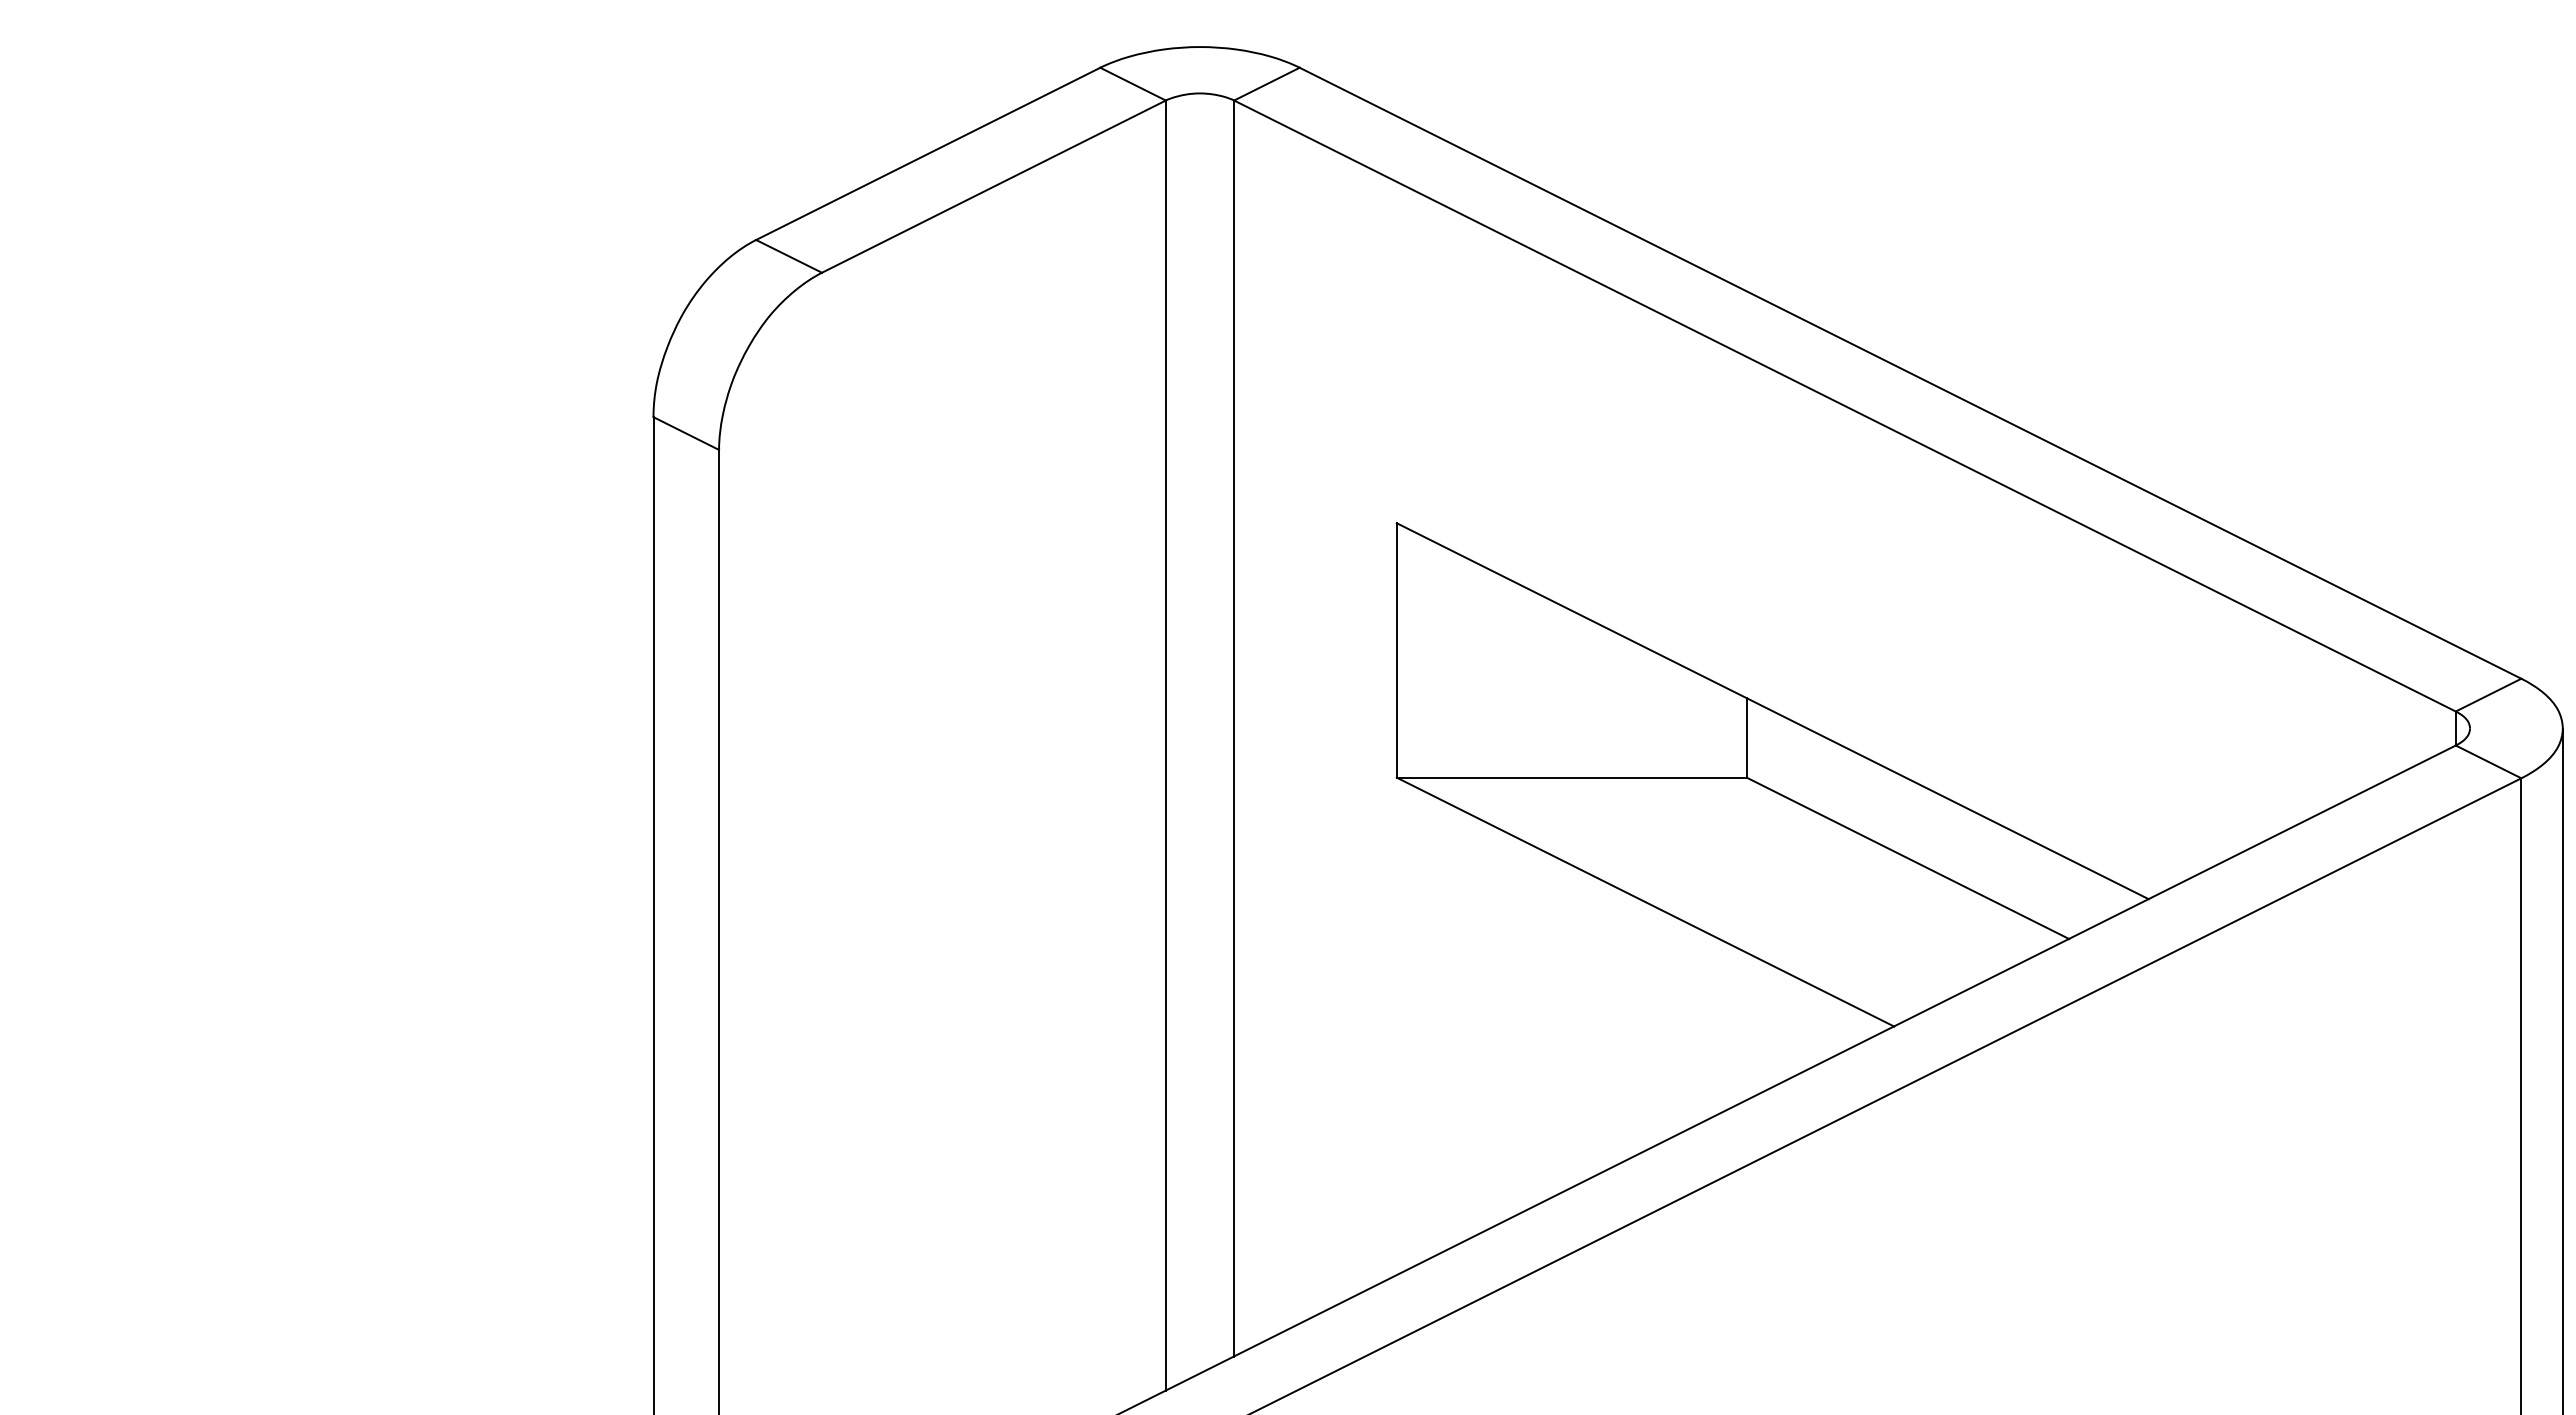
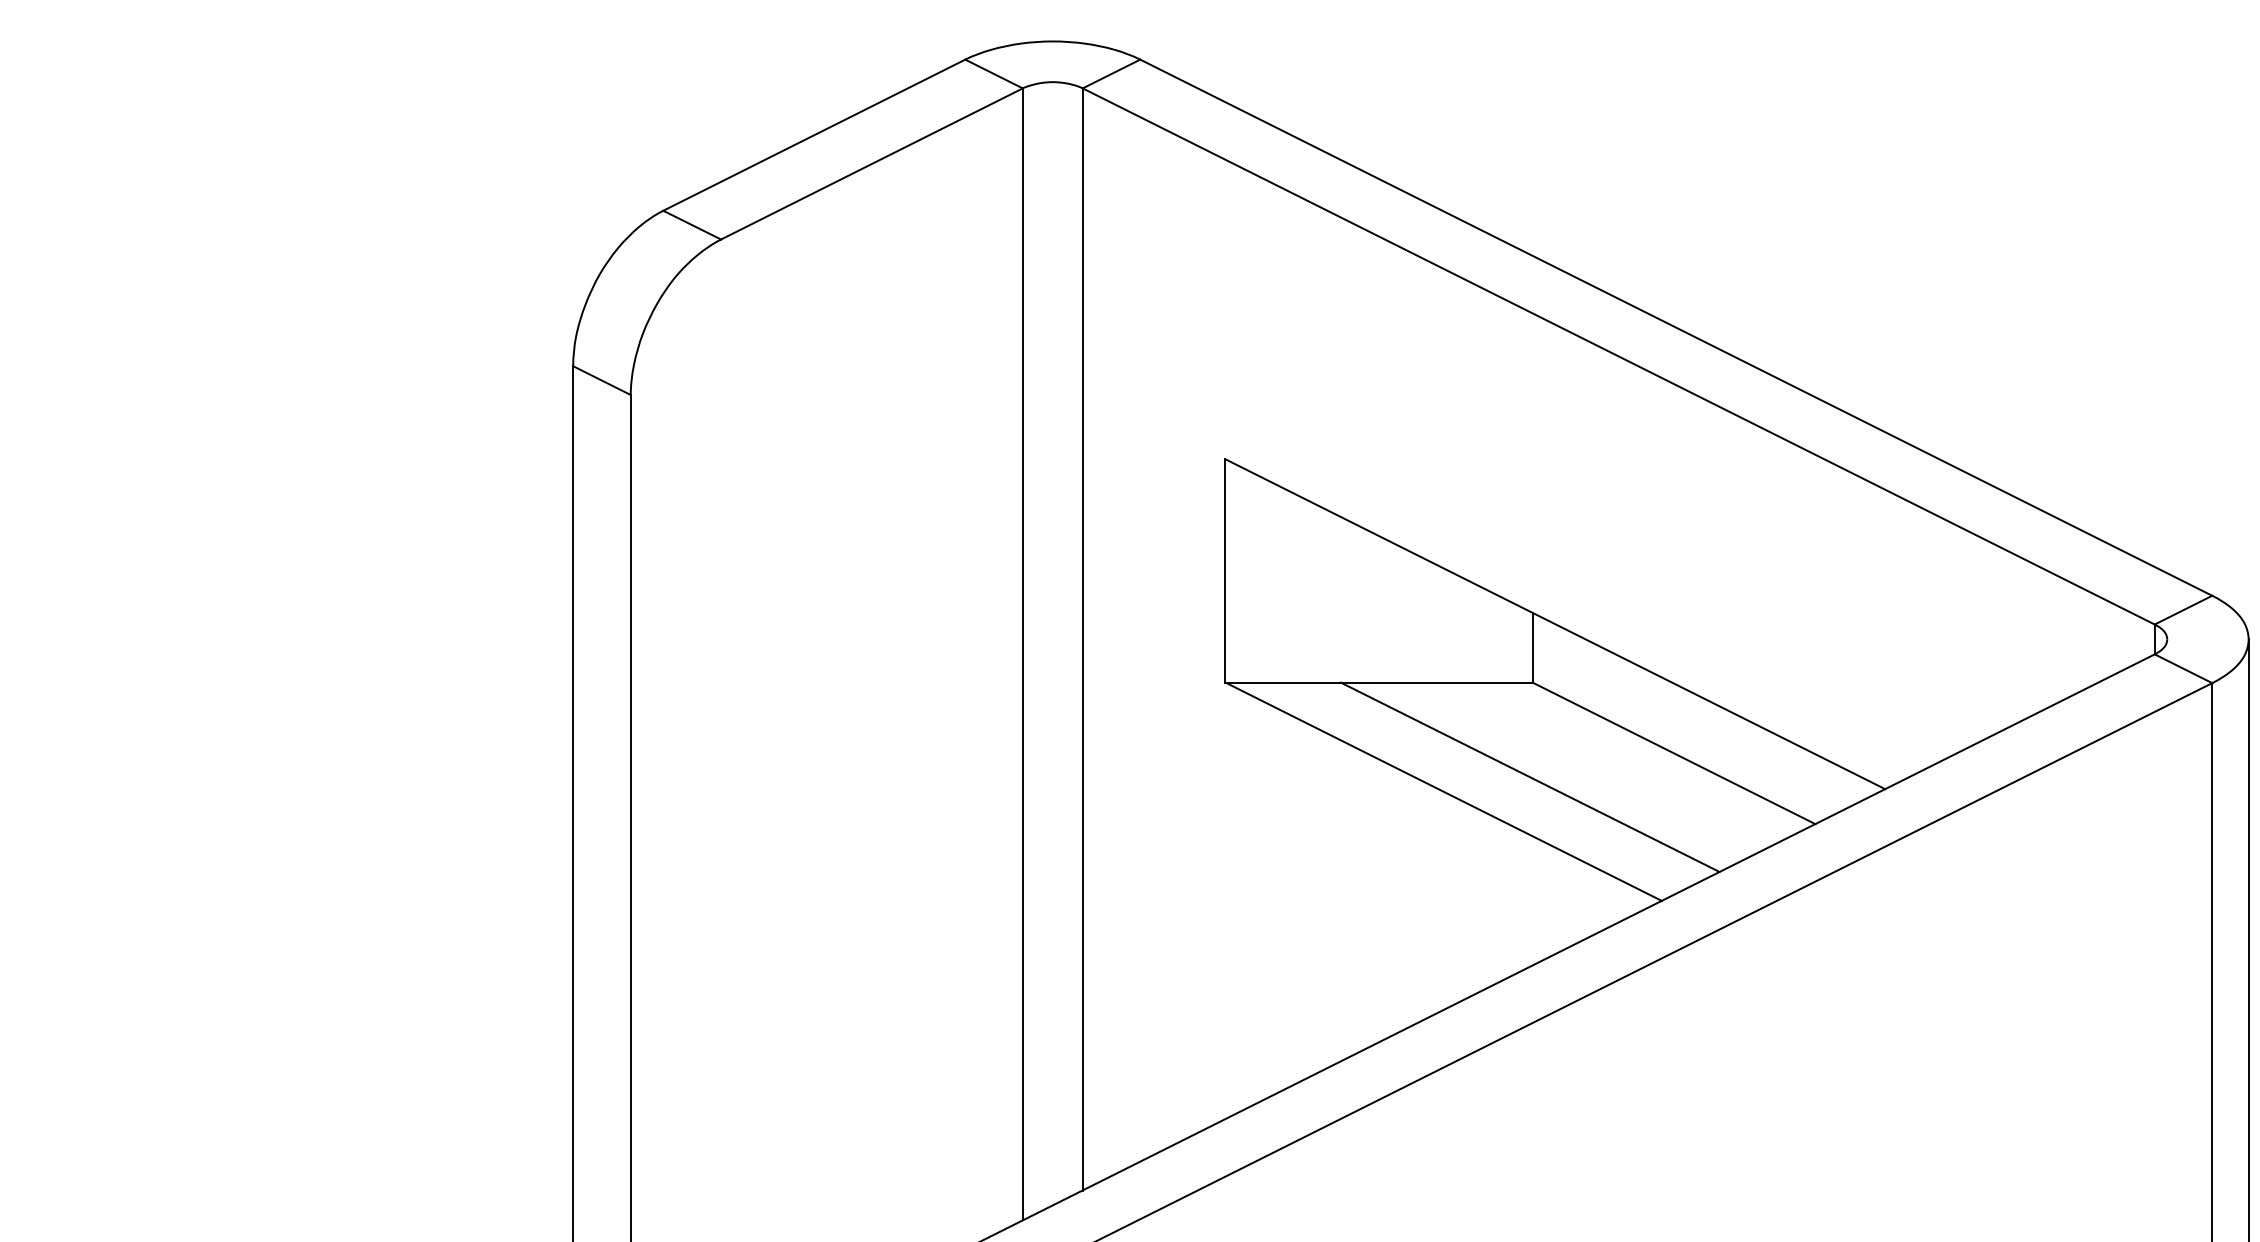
line: (1743, 885) -> (1529, 777), added

